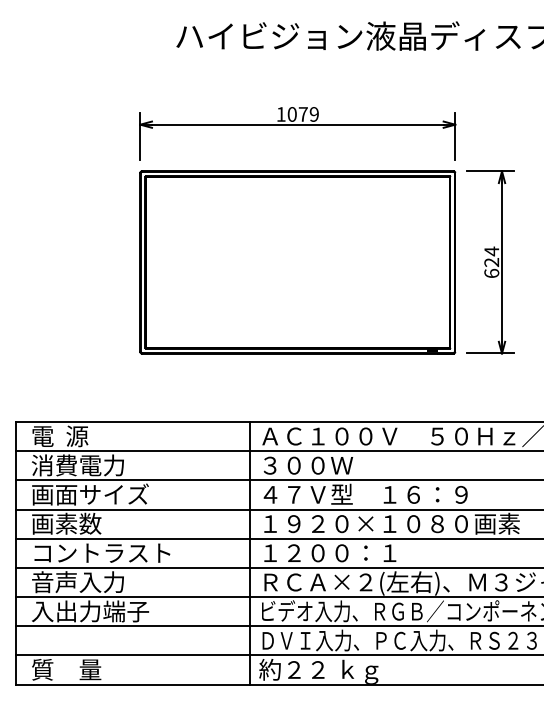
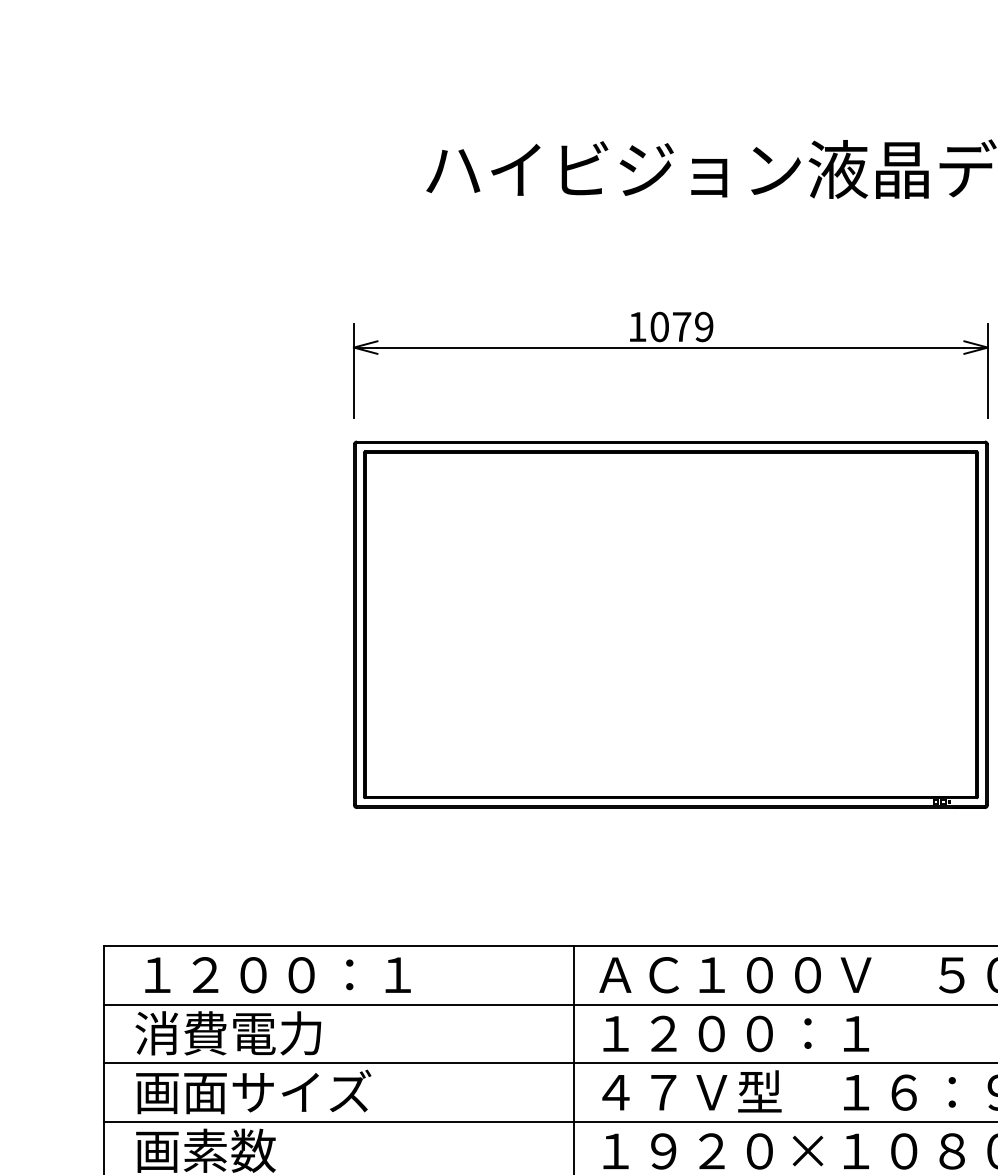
text: (100, 436) -> (273, 975), 電  源 -> １２００：１
text: (329, 465) -> (734, 1033), ３００Ｗ -> １２００：１

